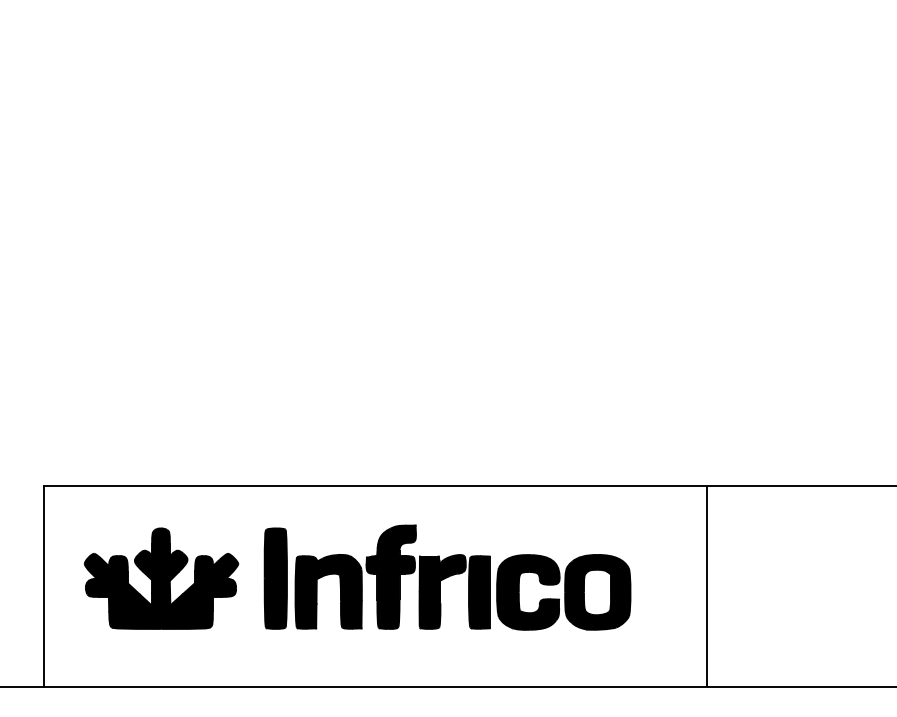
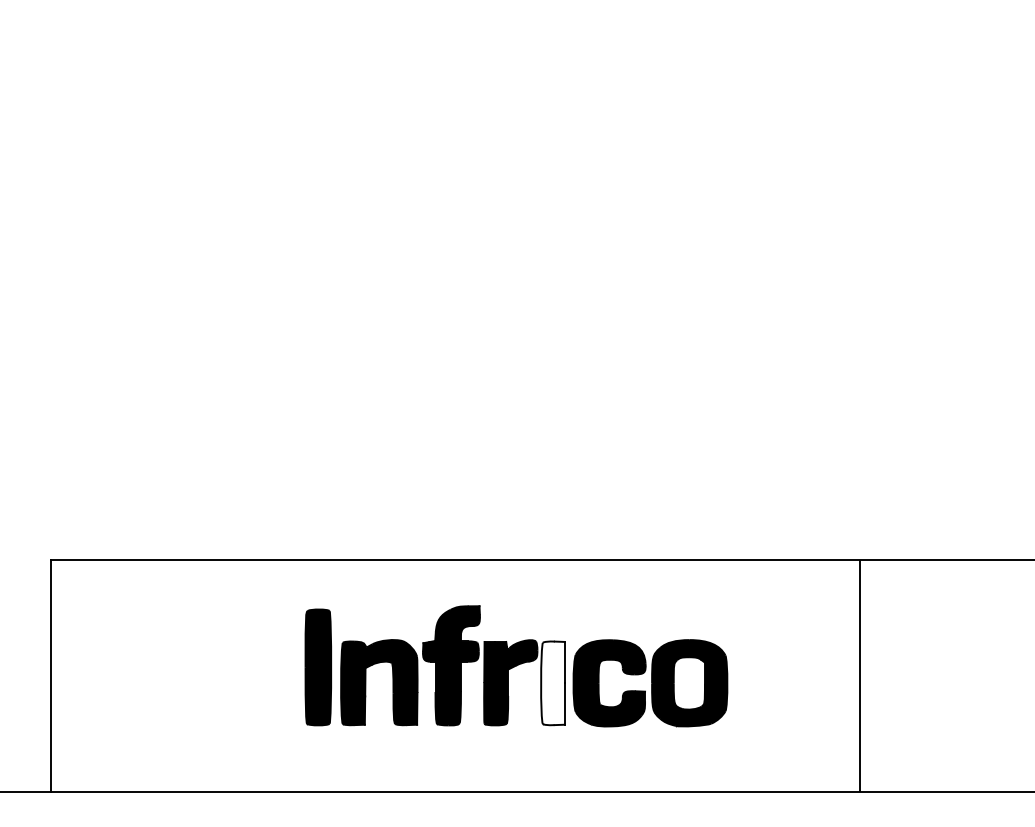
part: (161, 578) -> (186, 667), removed
line: (706, 586) -> (860, 676), moved
fill: (478, 592) -> (552, 683), removed

